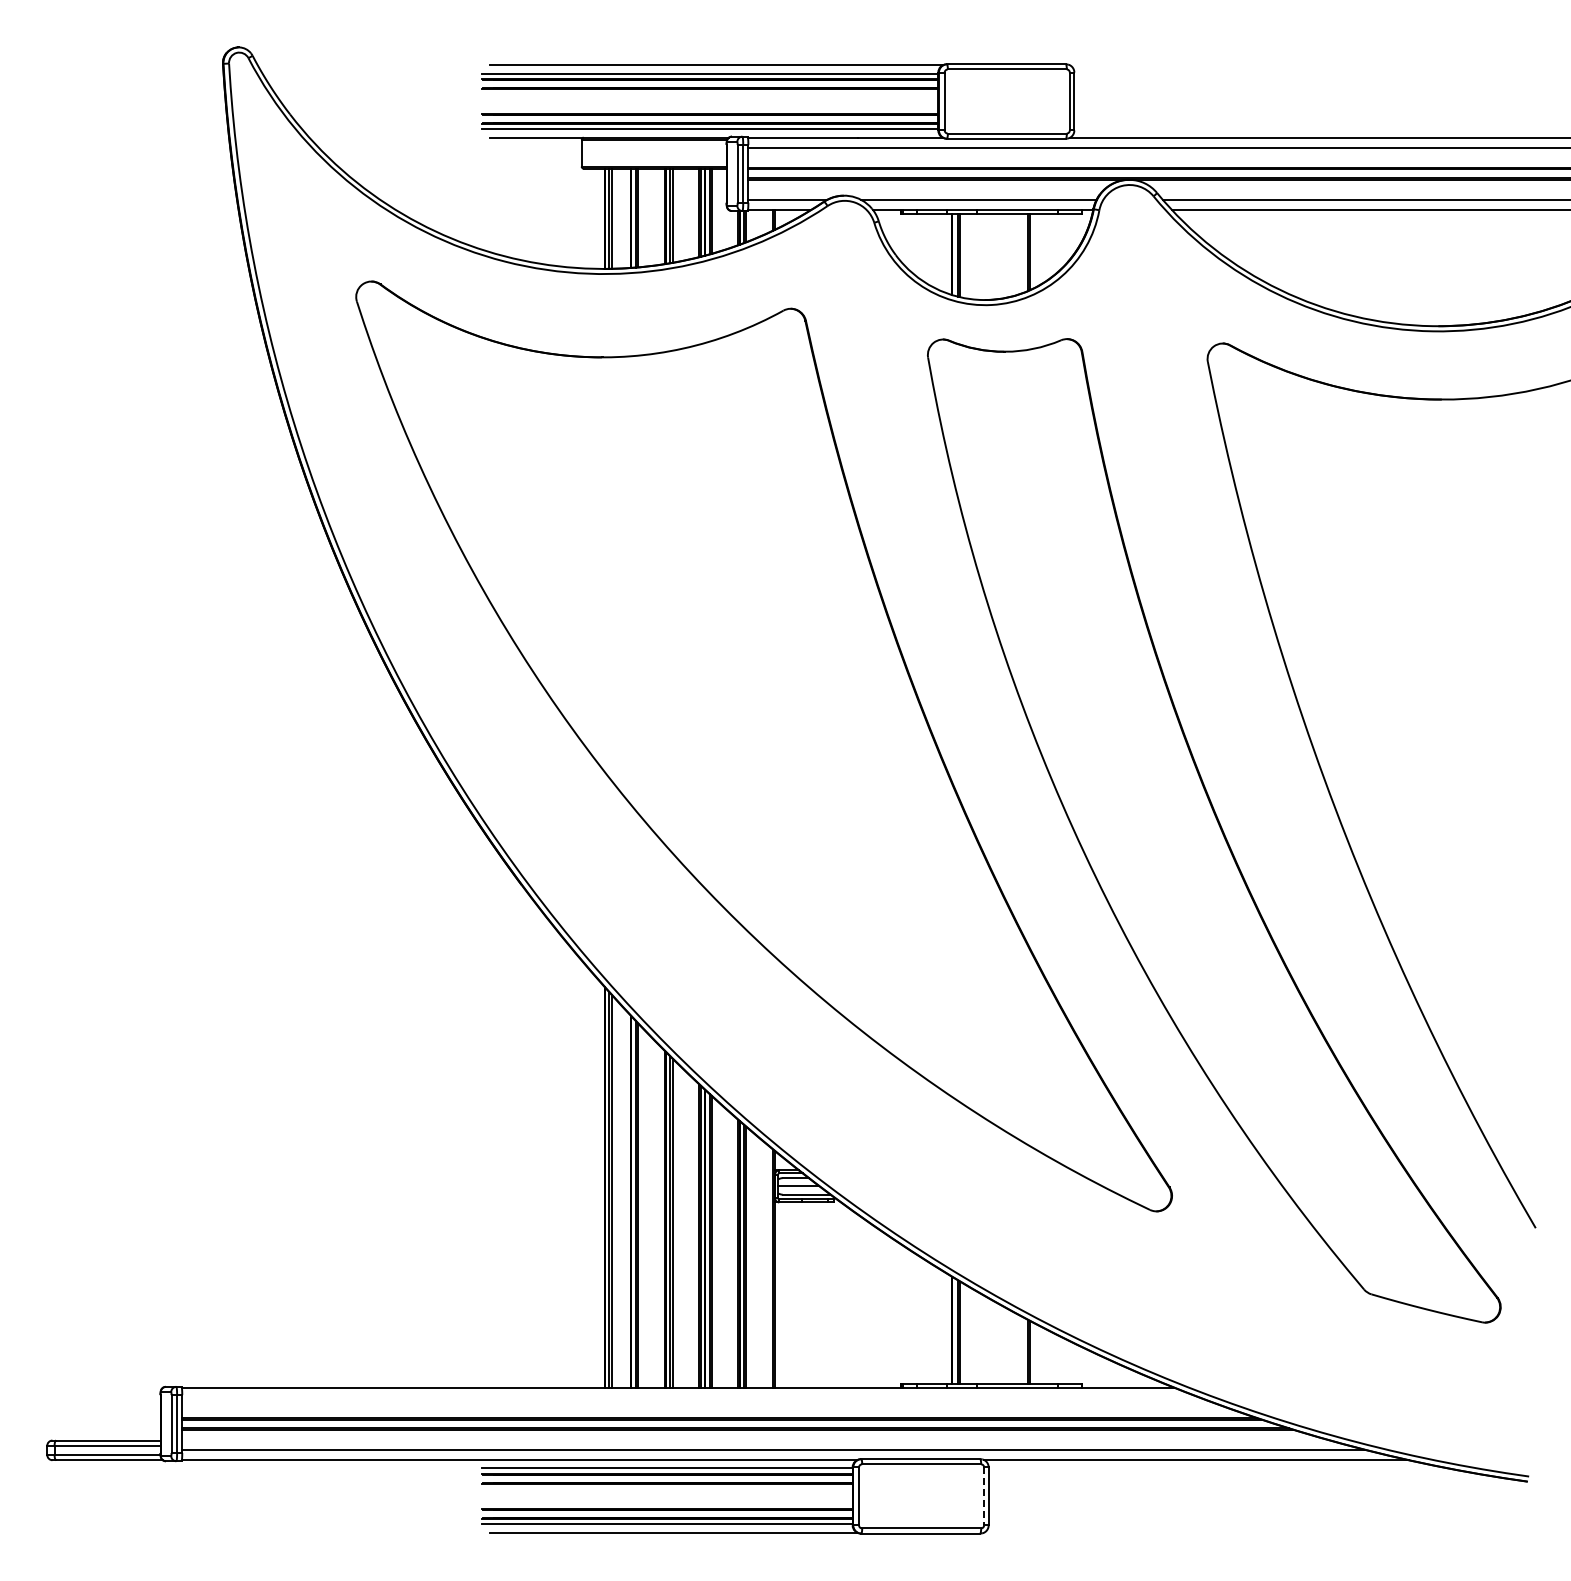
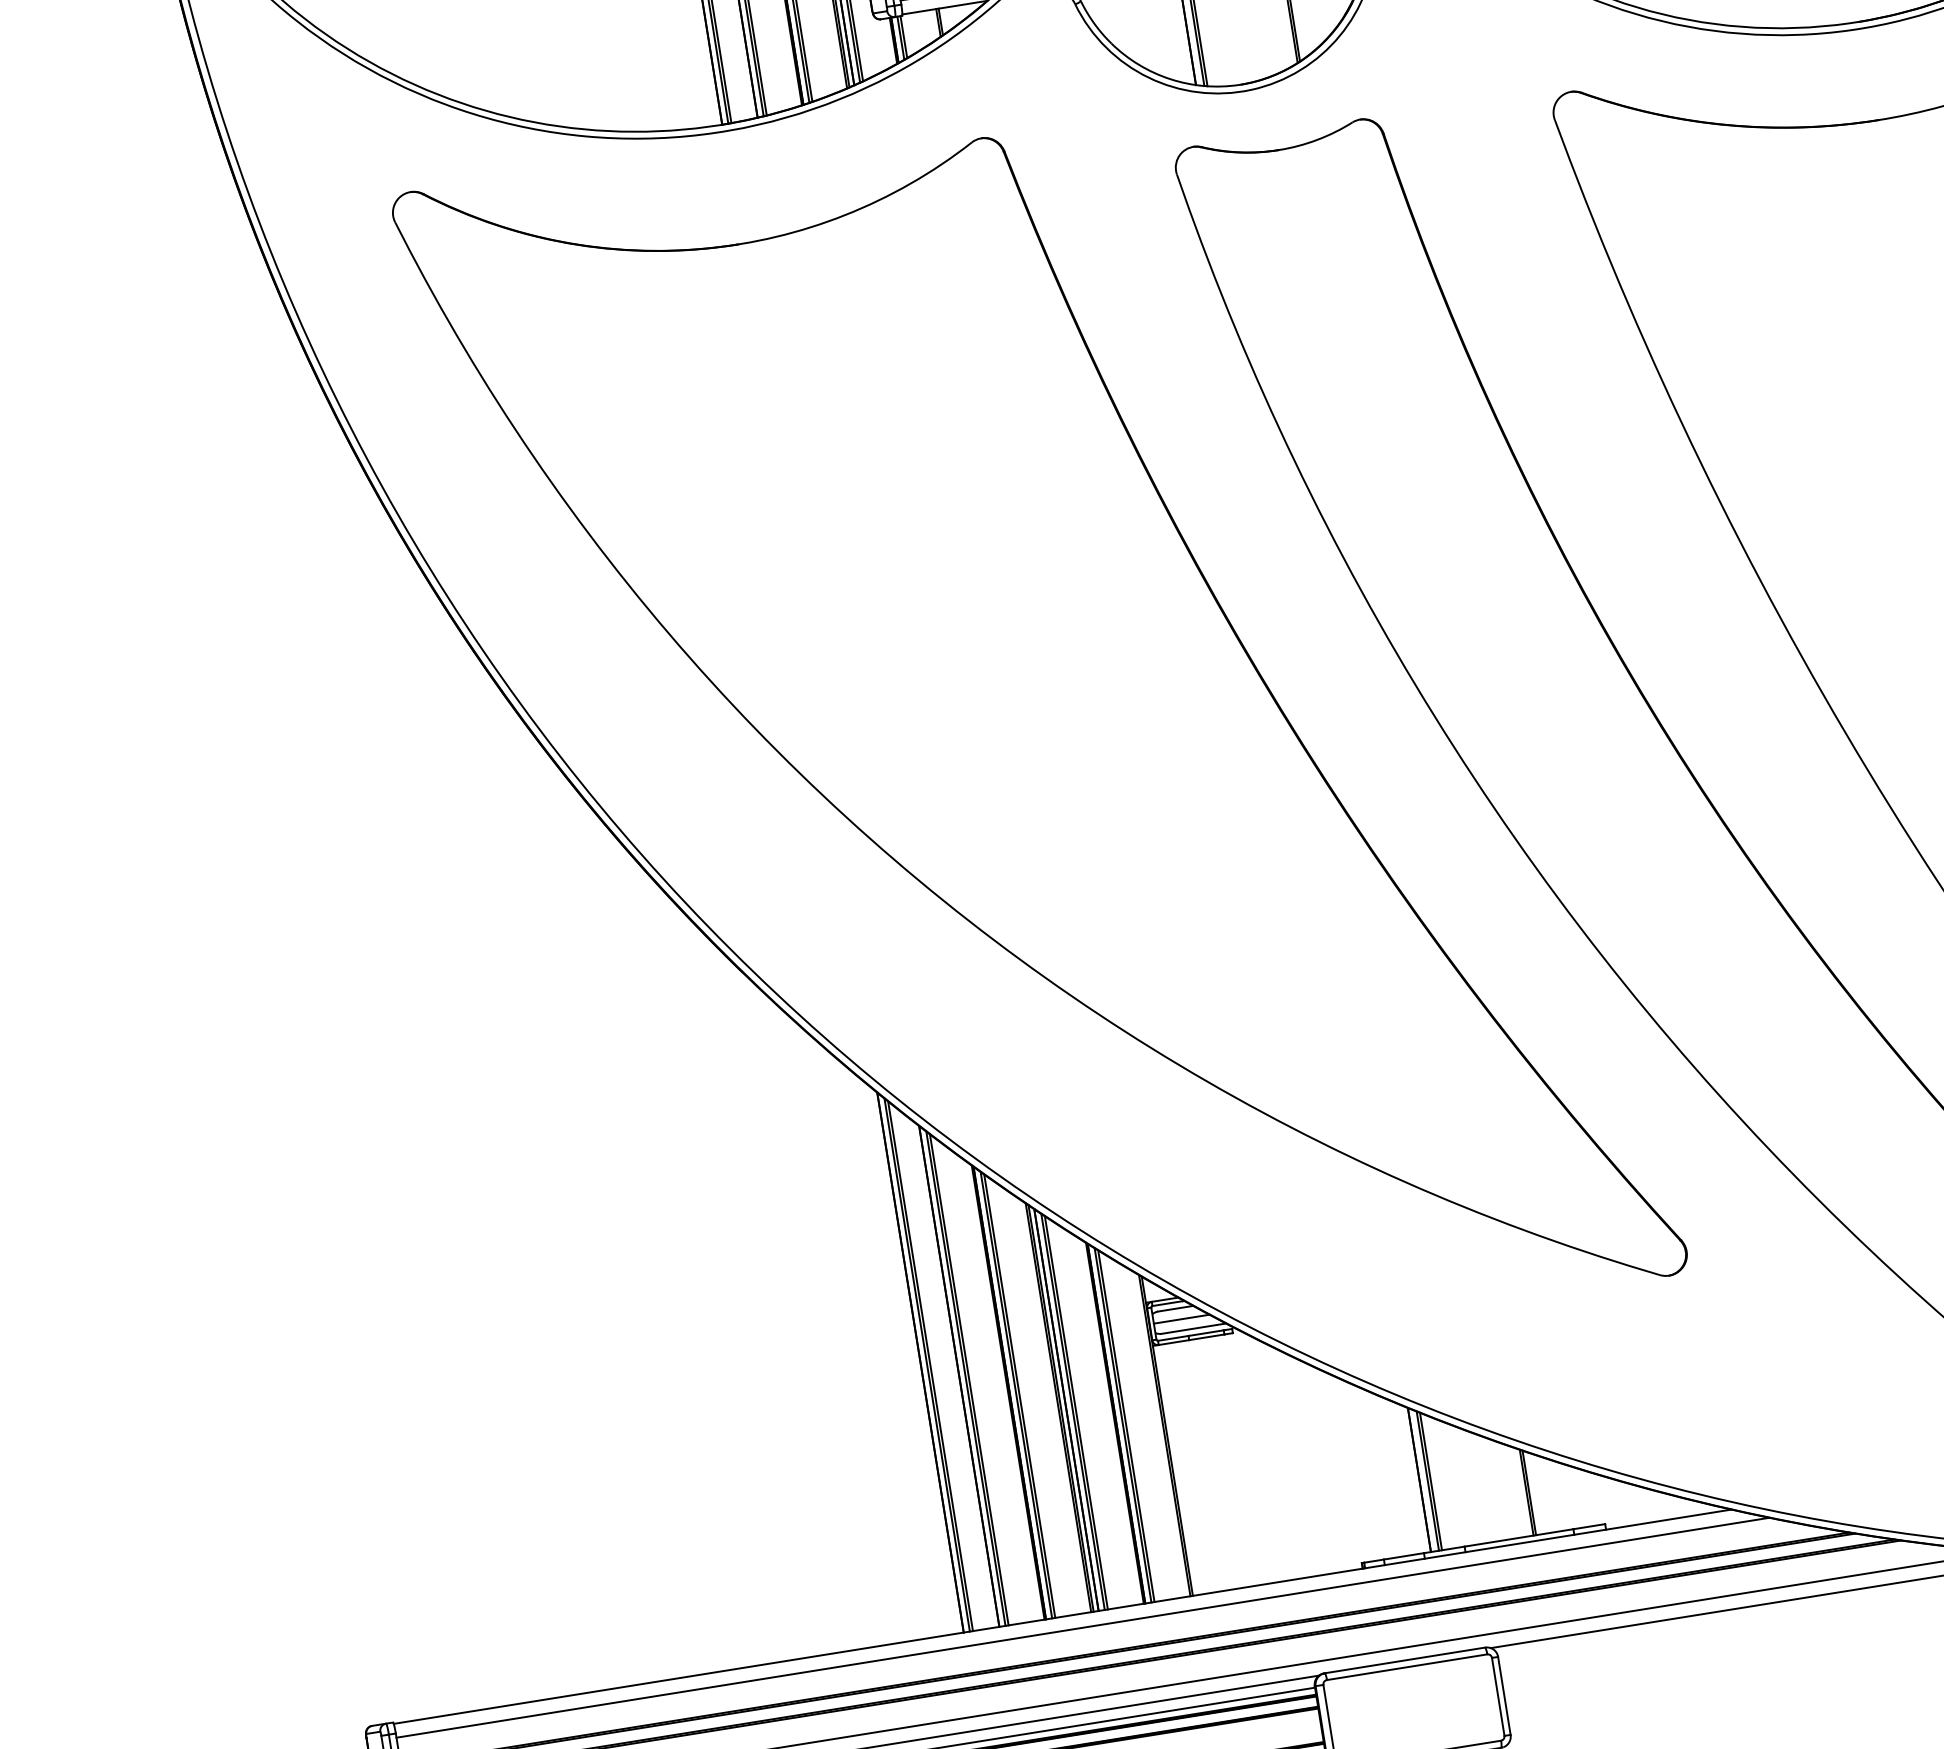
line: (691, 1398) -> (1082, 1628), added
line: (984, 1496) -> (1498, 1697), dashed -> solid

